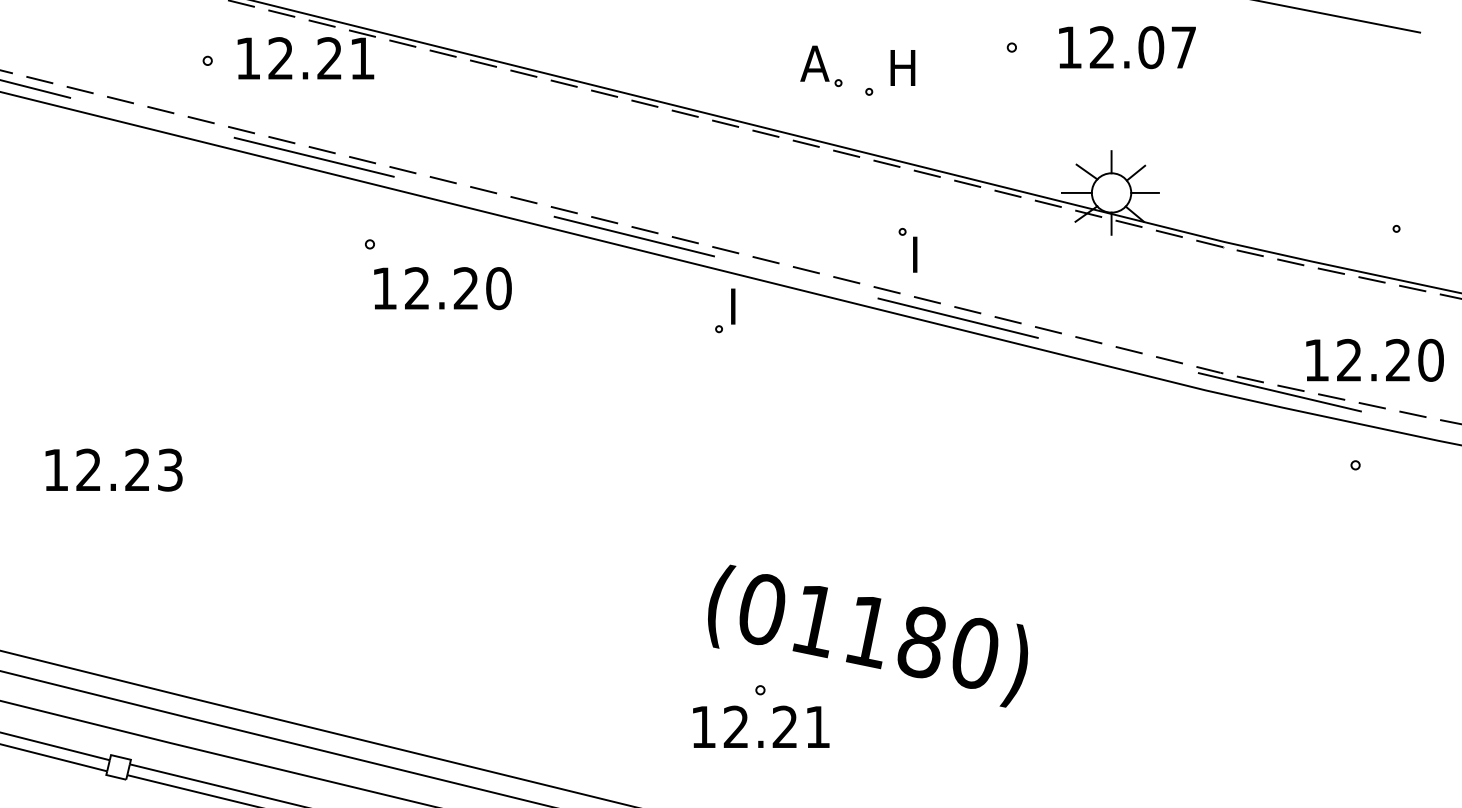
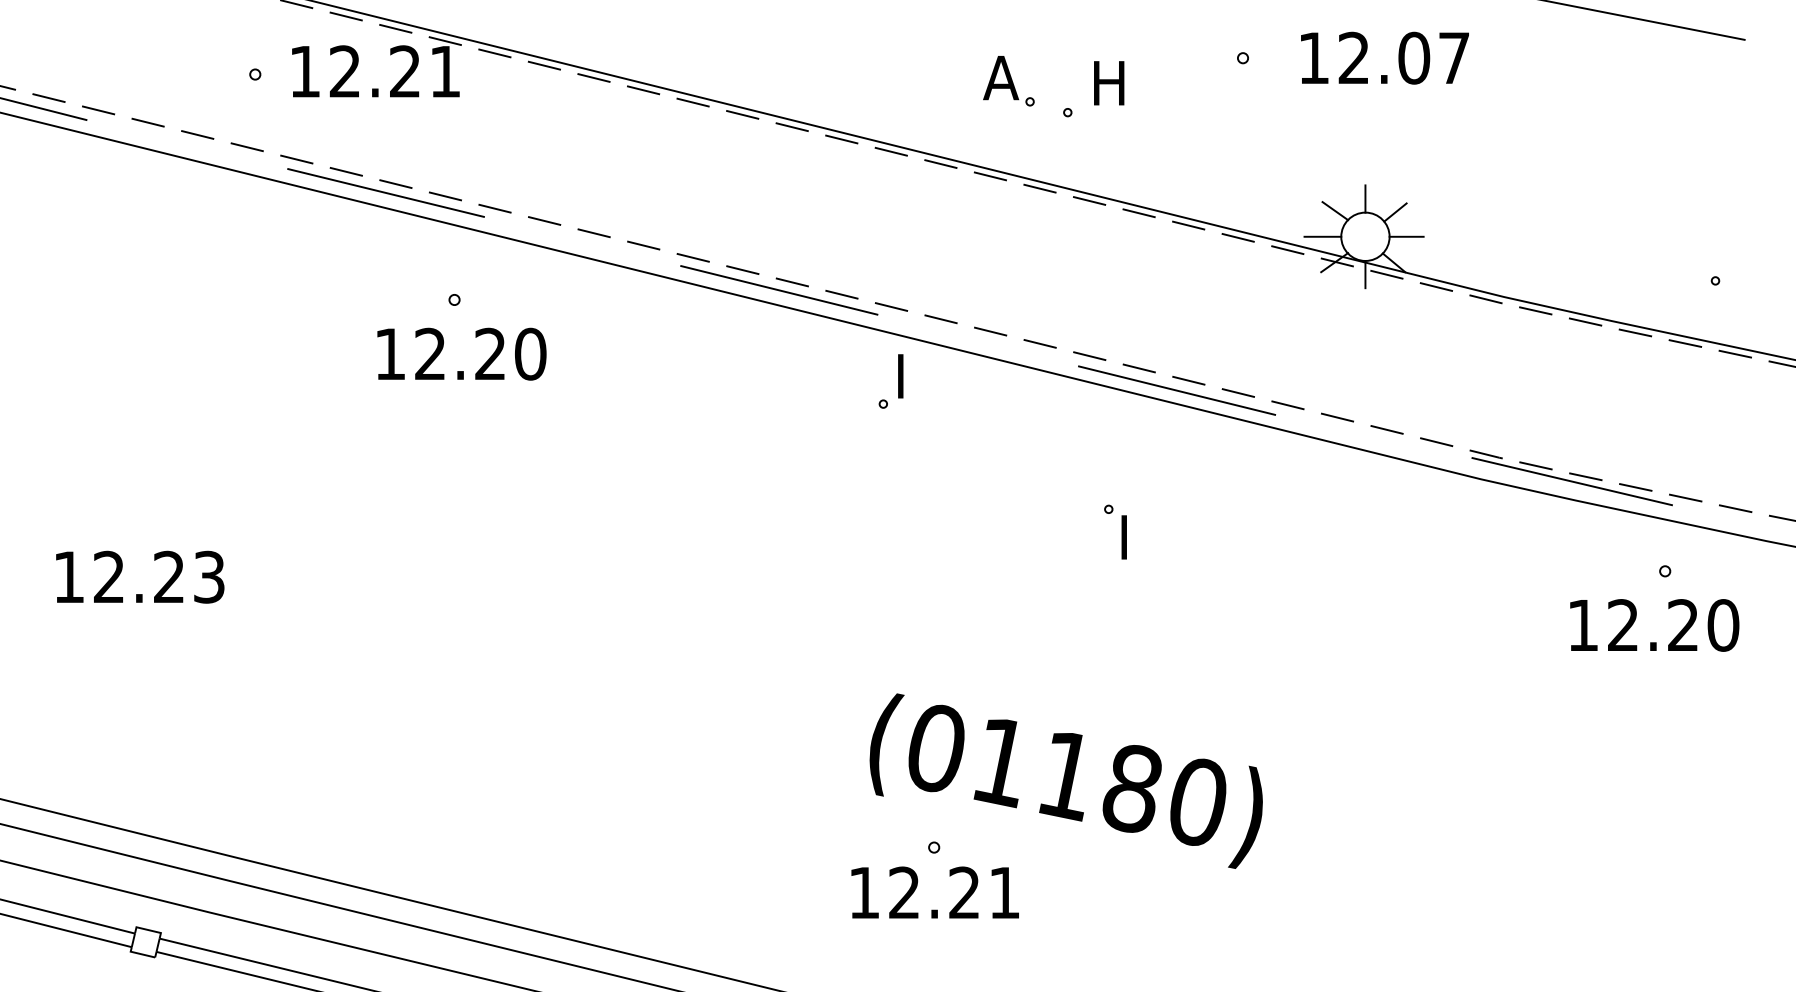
part: (907, 250) -> (1114, 532), moved
text: (442, 288) -> (461, 354), moved
text: (1374, 360) -> (1654, 625), moved

